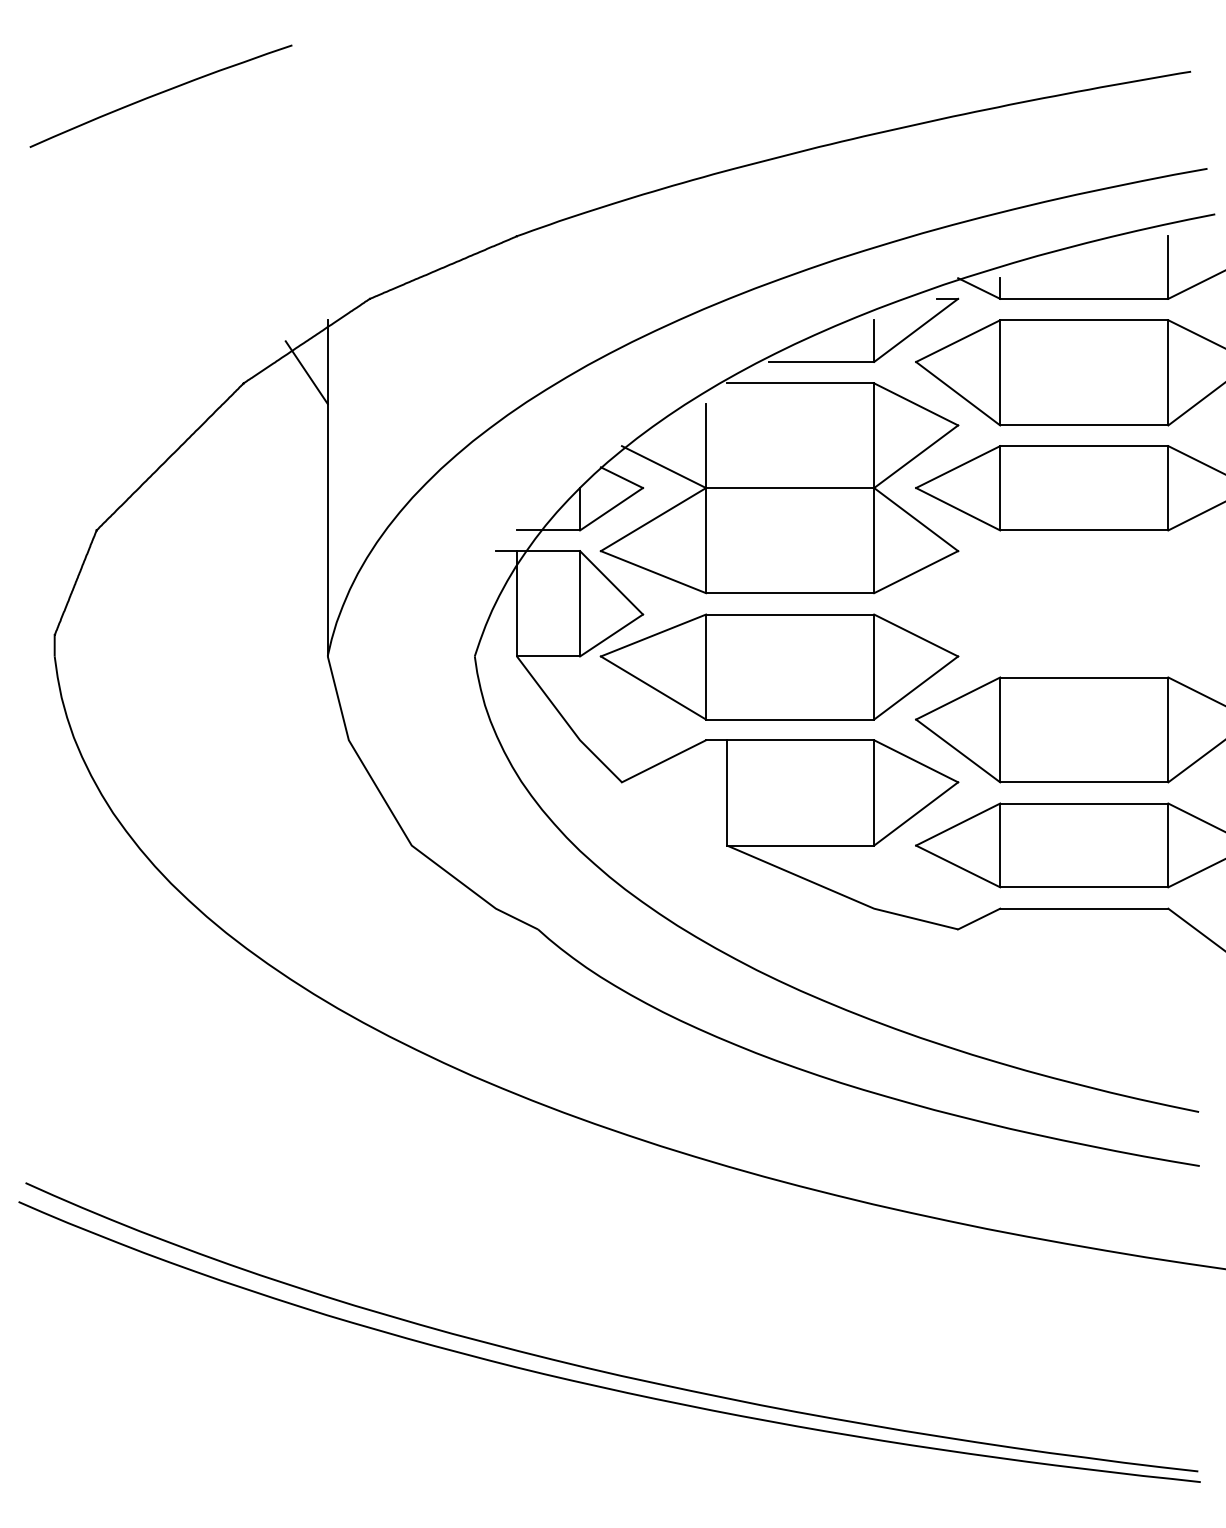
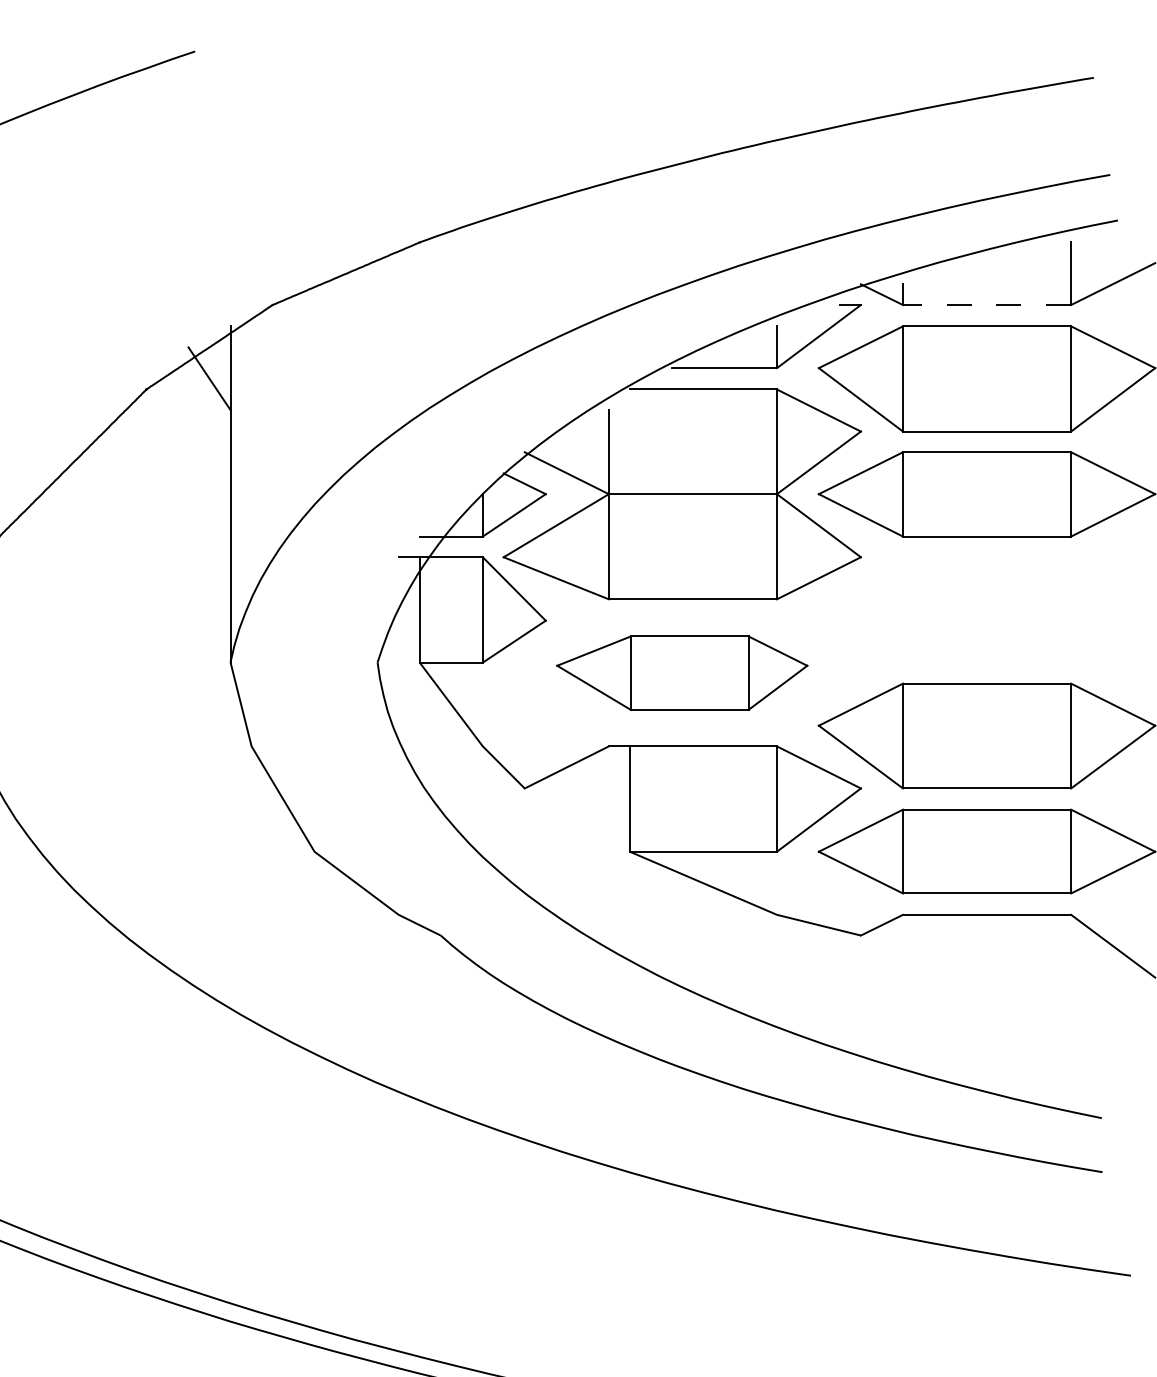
line: (1083, 298) -> (986, 304), solid -> dashed
part: (779, 666) -> (682, 672), size x0.7

